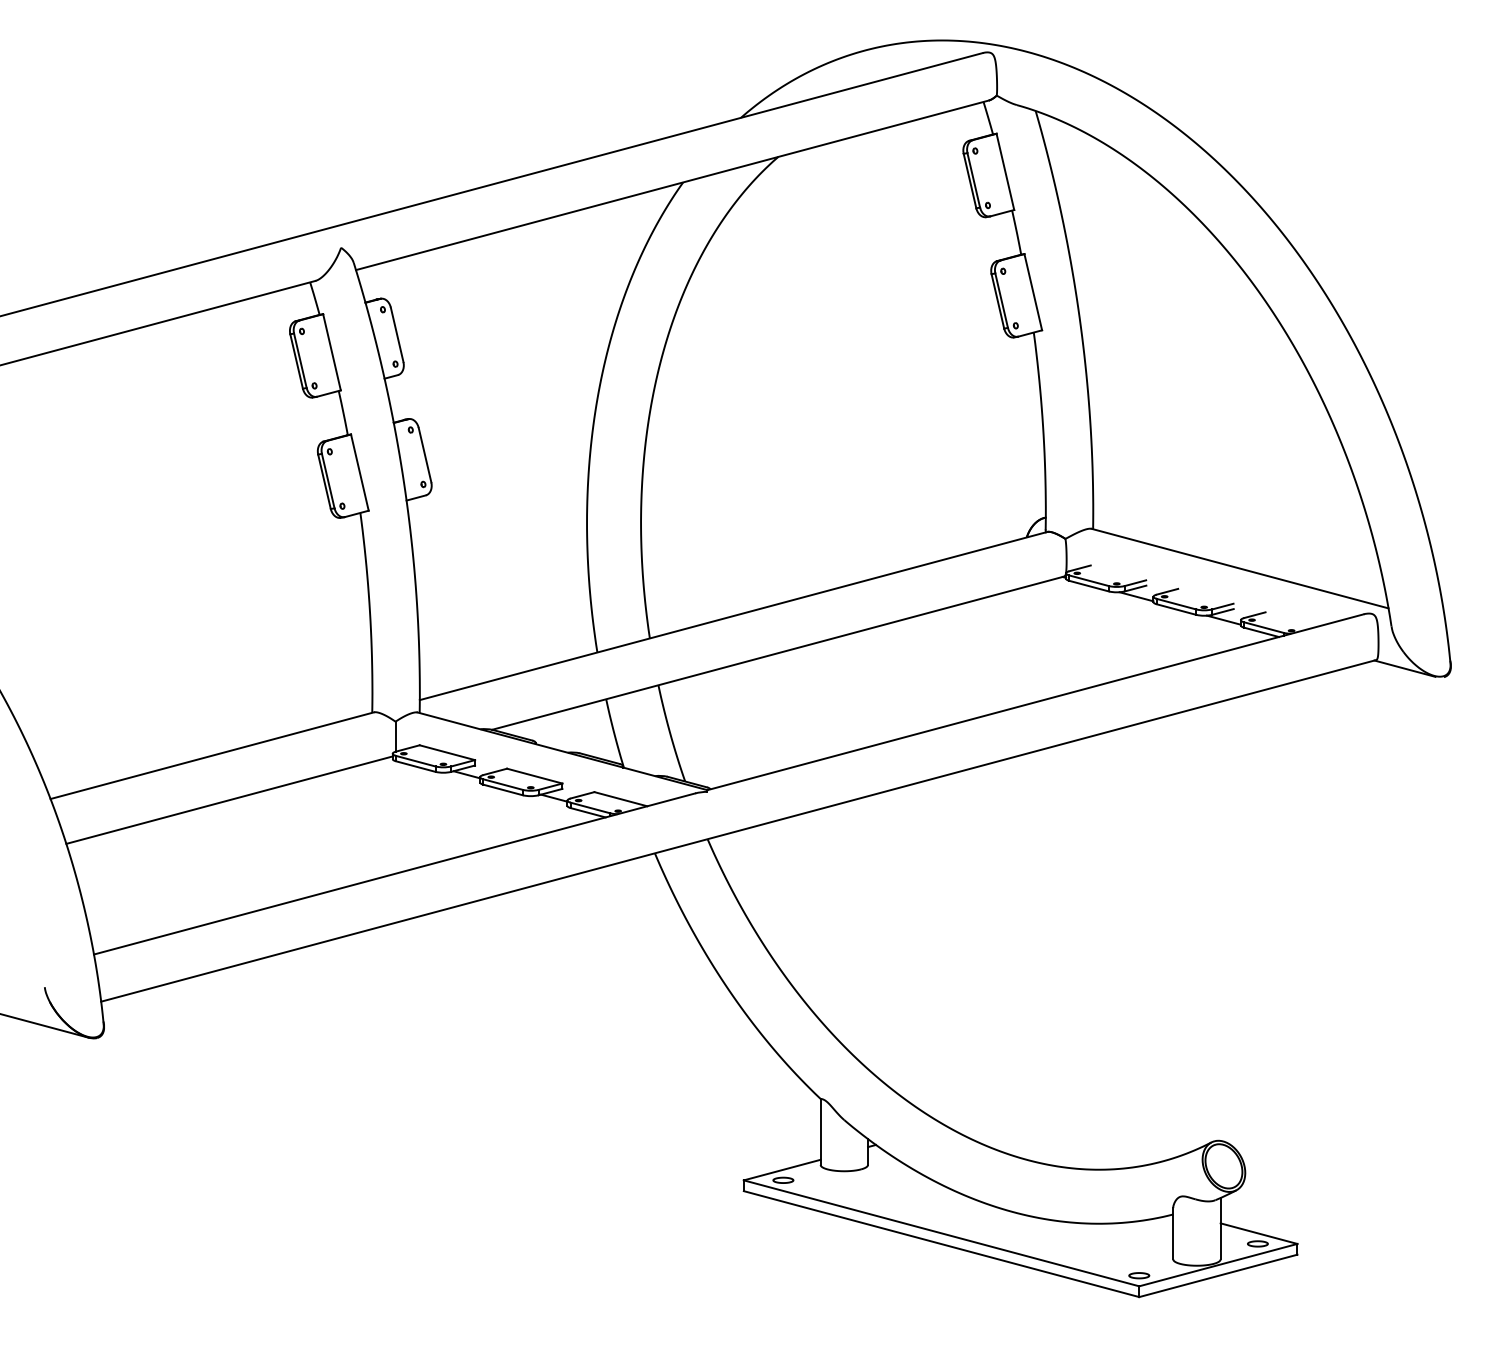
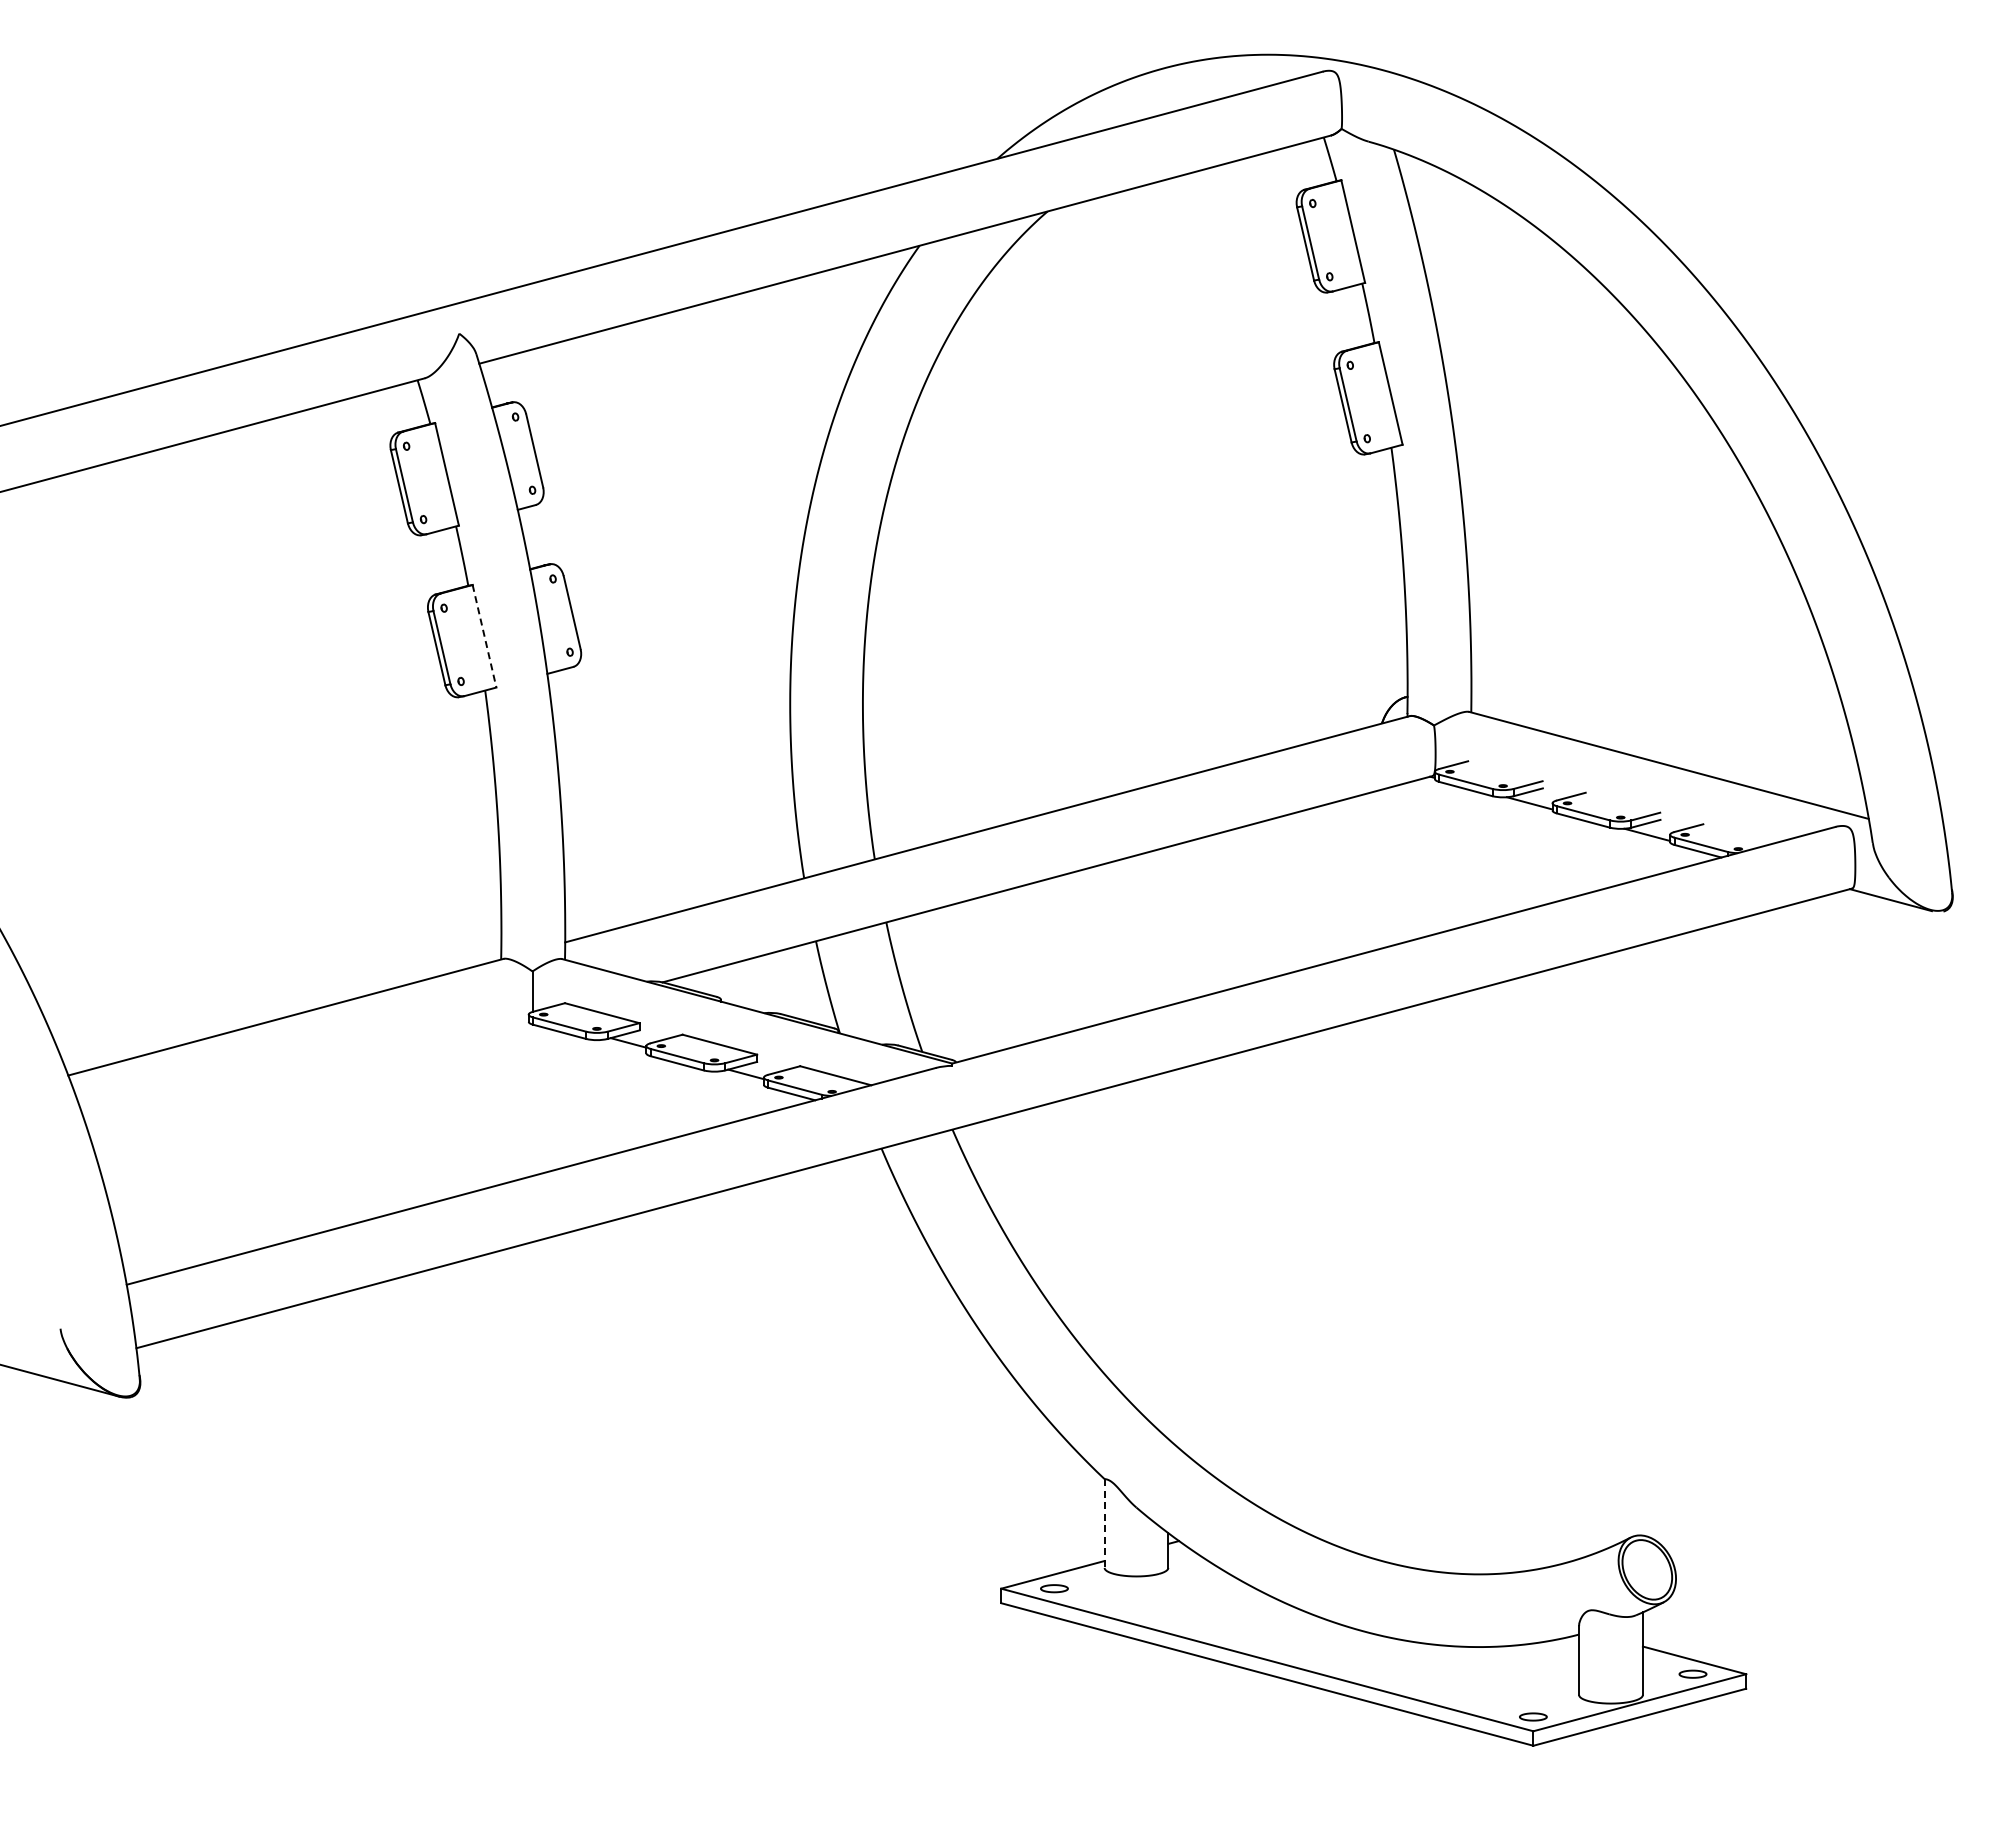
line: (359, 472) -> (484, 636), solid -> dashed
line: (229, 799) -> (308, 1076), removed
line: (820, 1131) -> (1104, 1523), solid -> dashed

